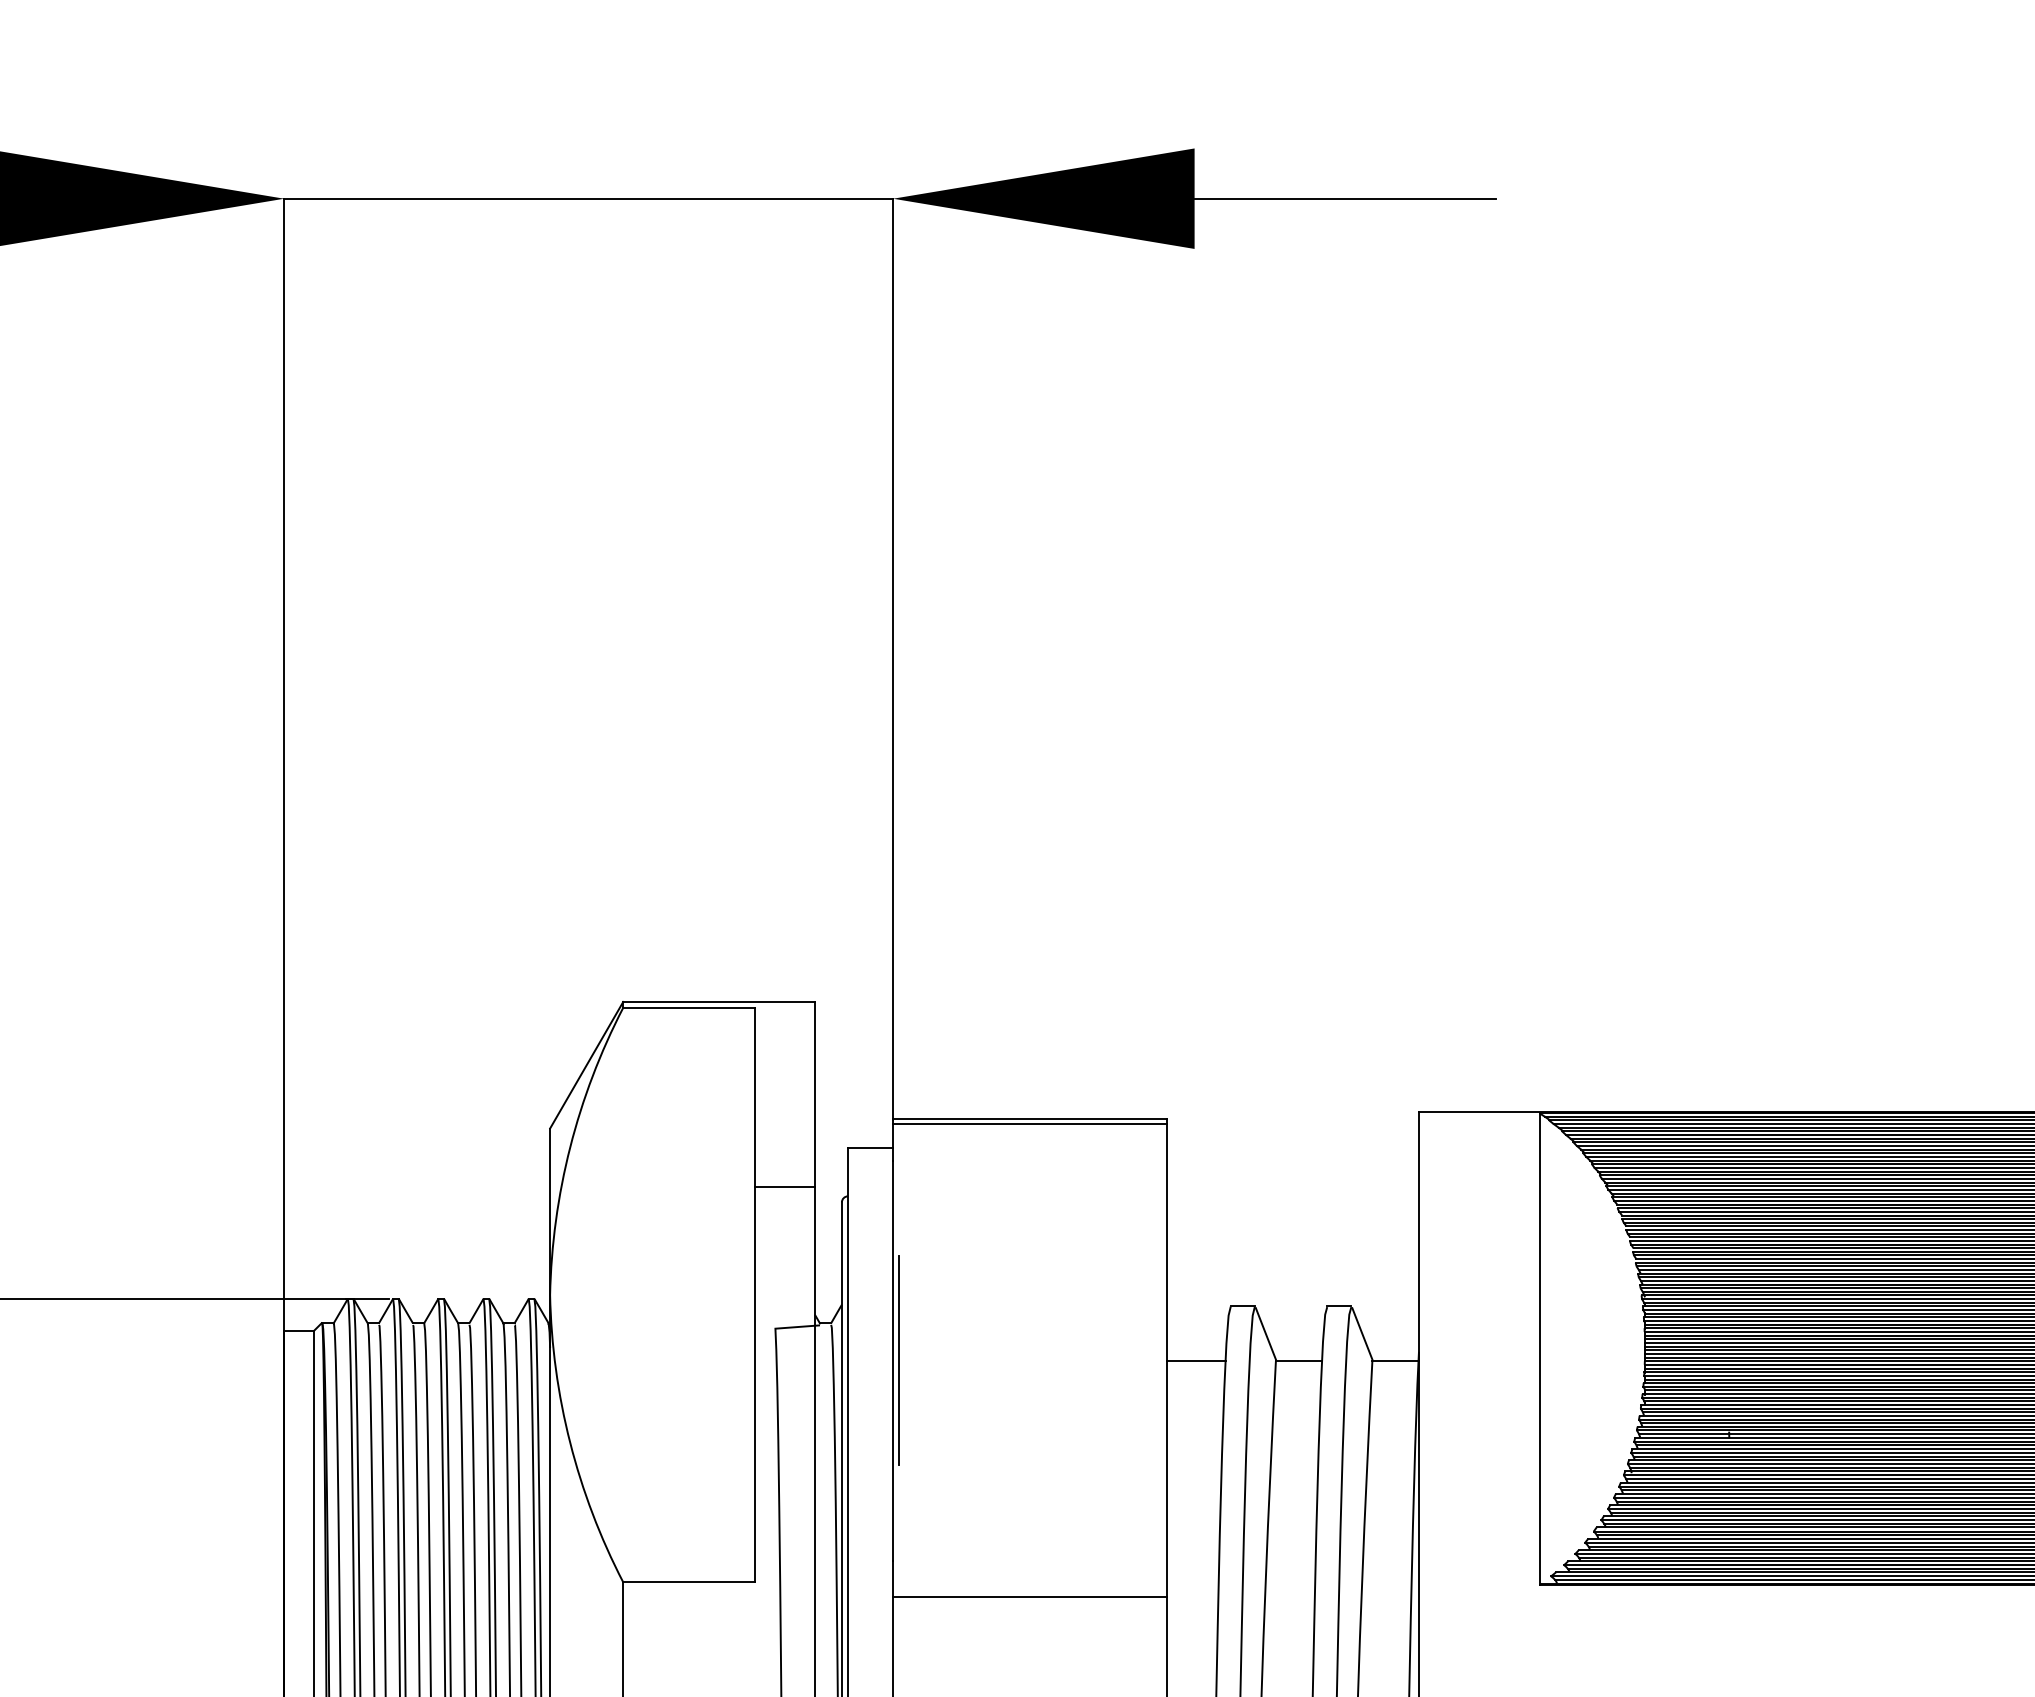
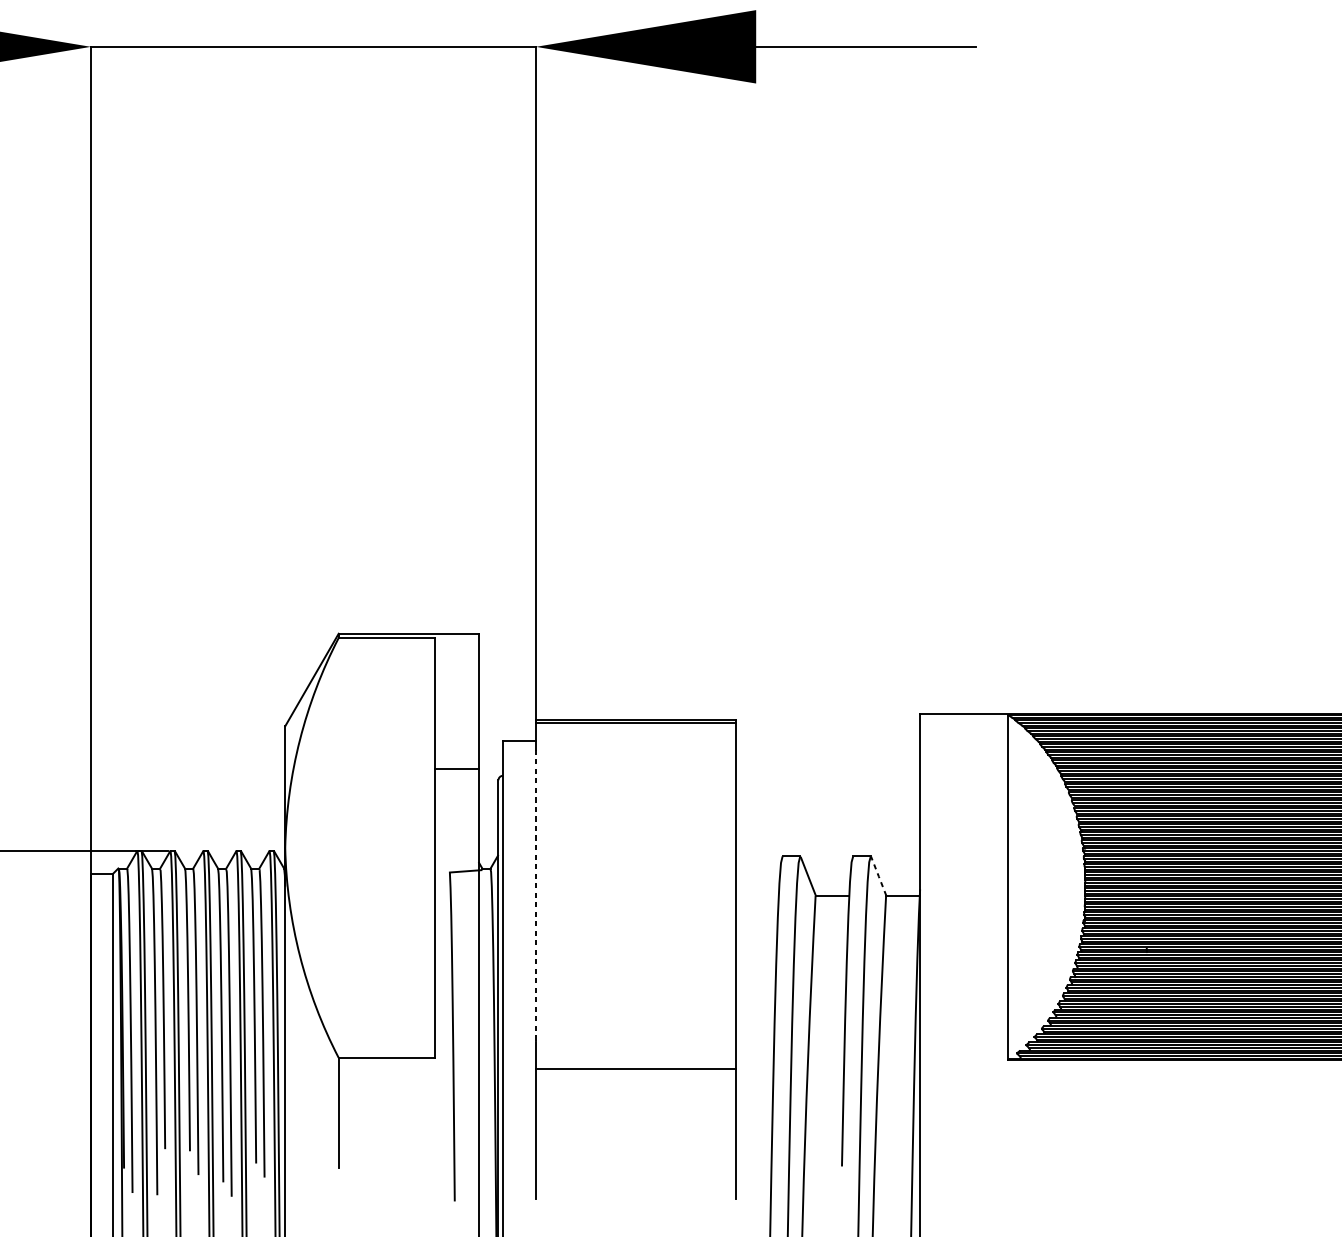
line: (1362, 1334) -> (878, 876), solid -> dashed
line: (899, 1360) -> (540, 895), removed
line: (1196, 1360) -> (757, 895), removed
line: (893, 1361) -> (536, 896), solid -> dashed

